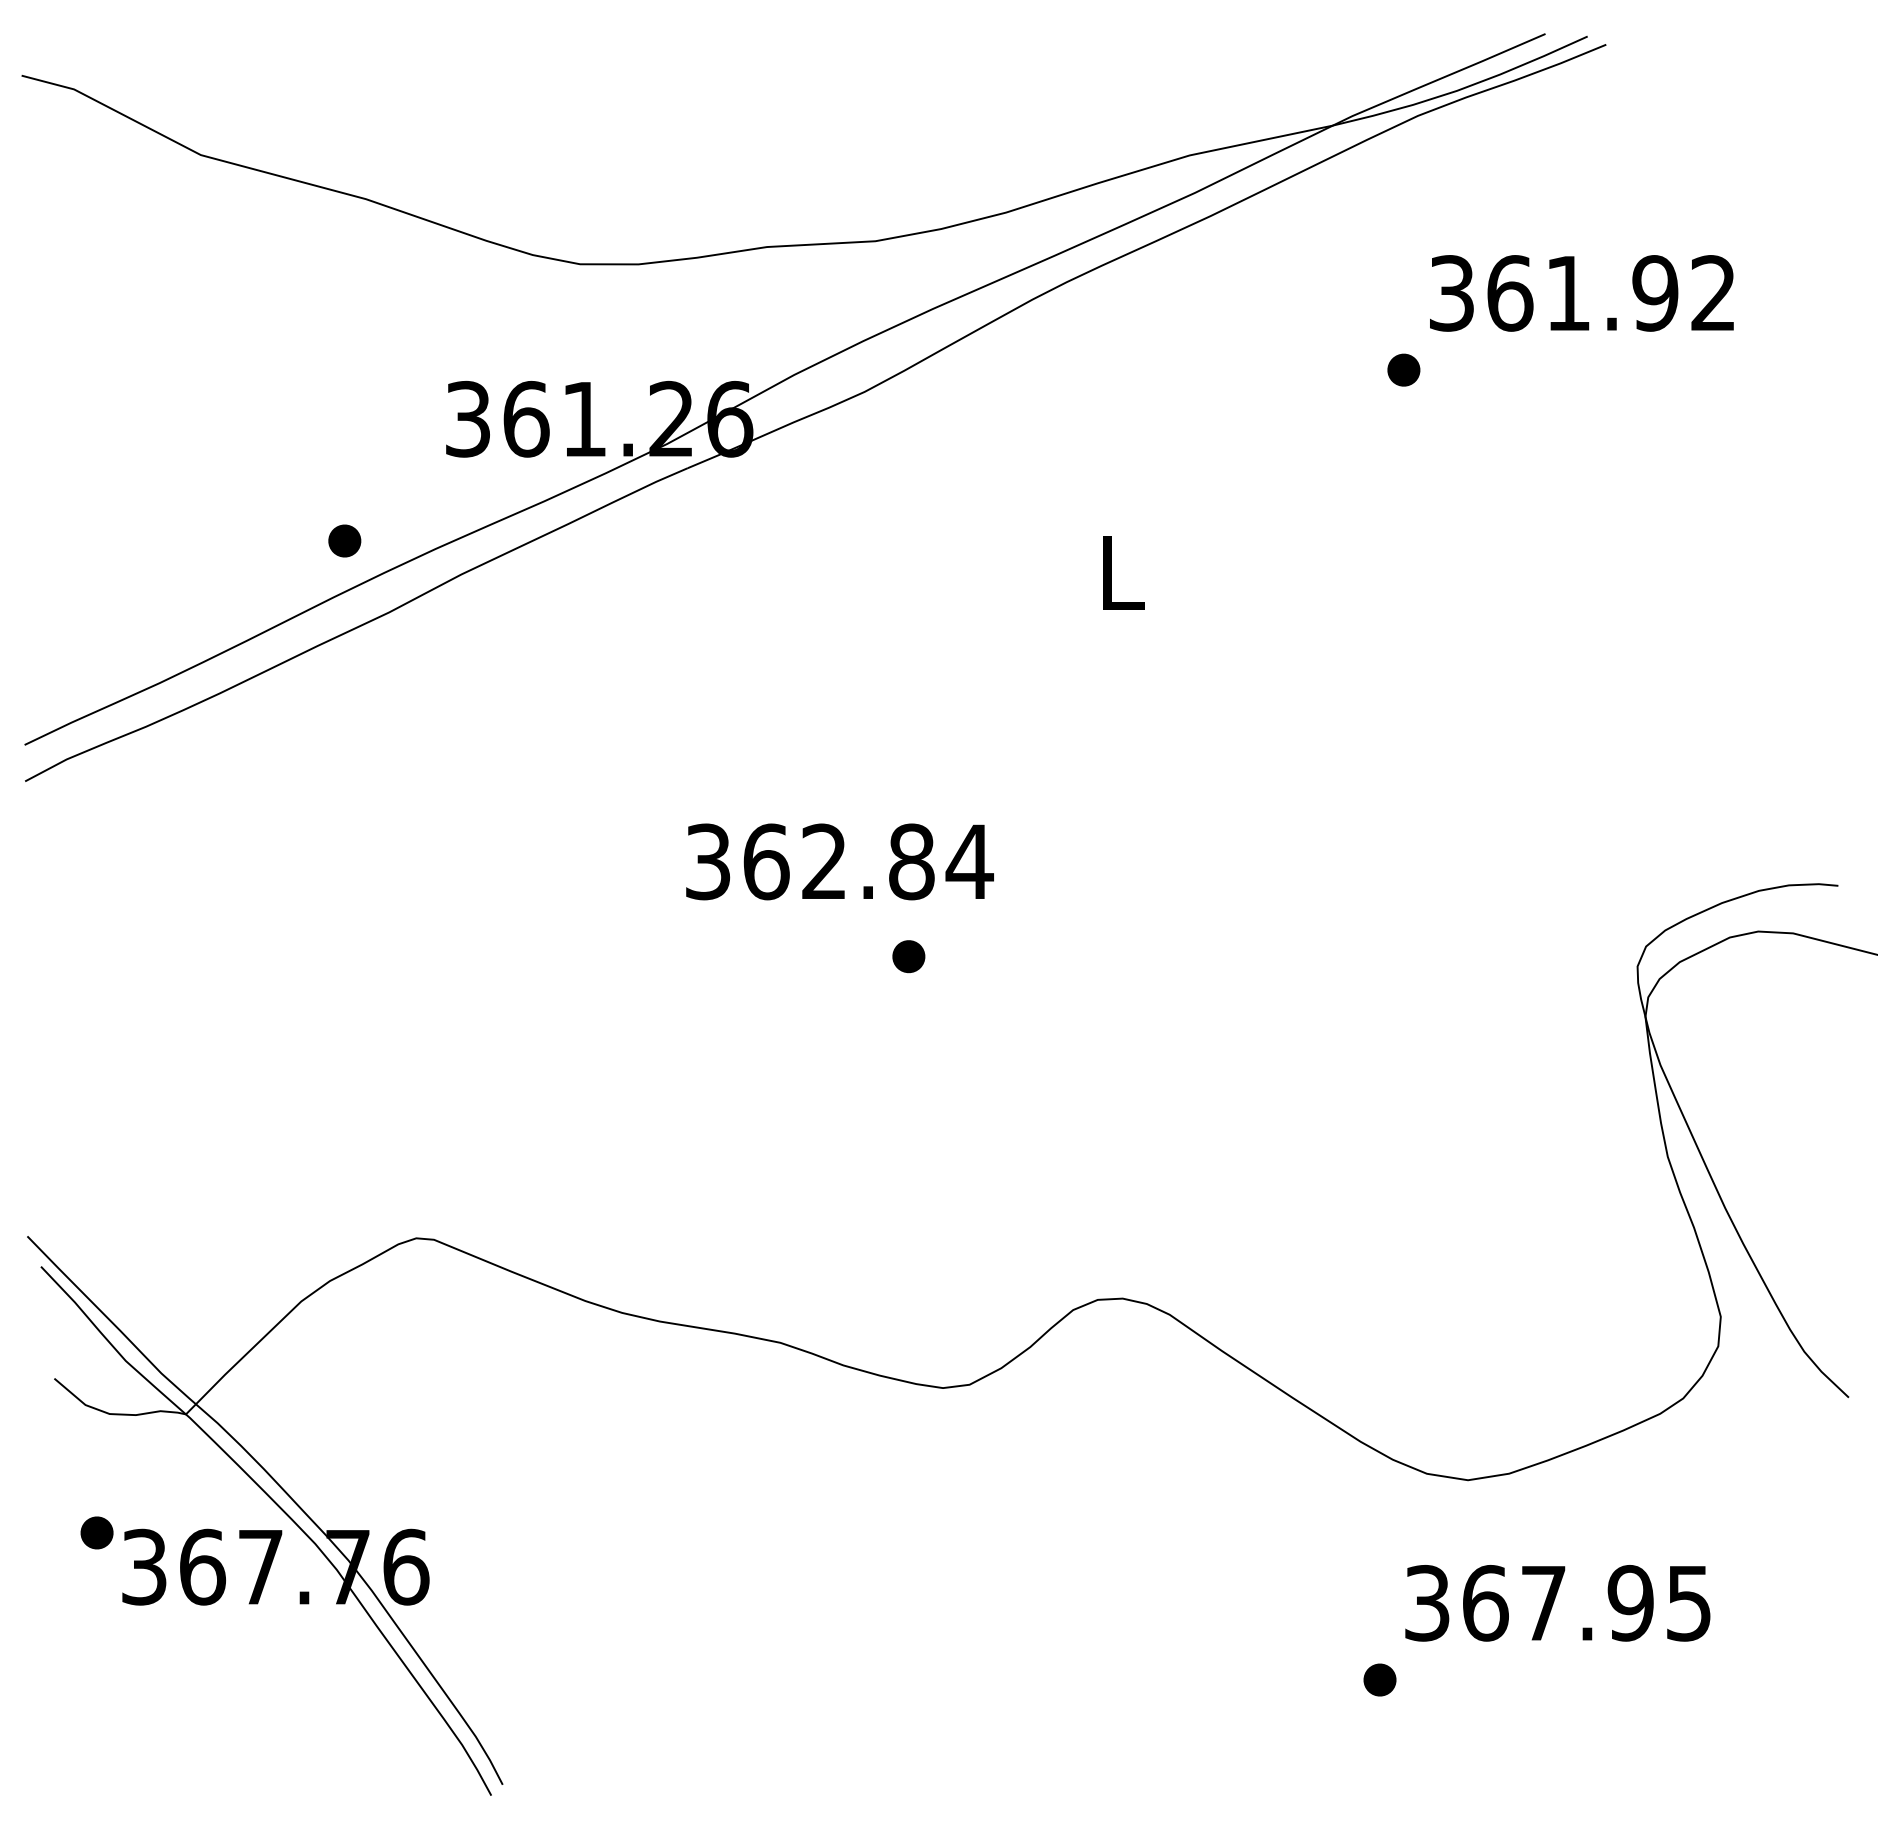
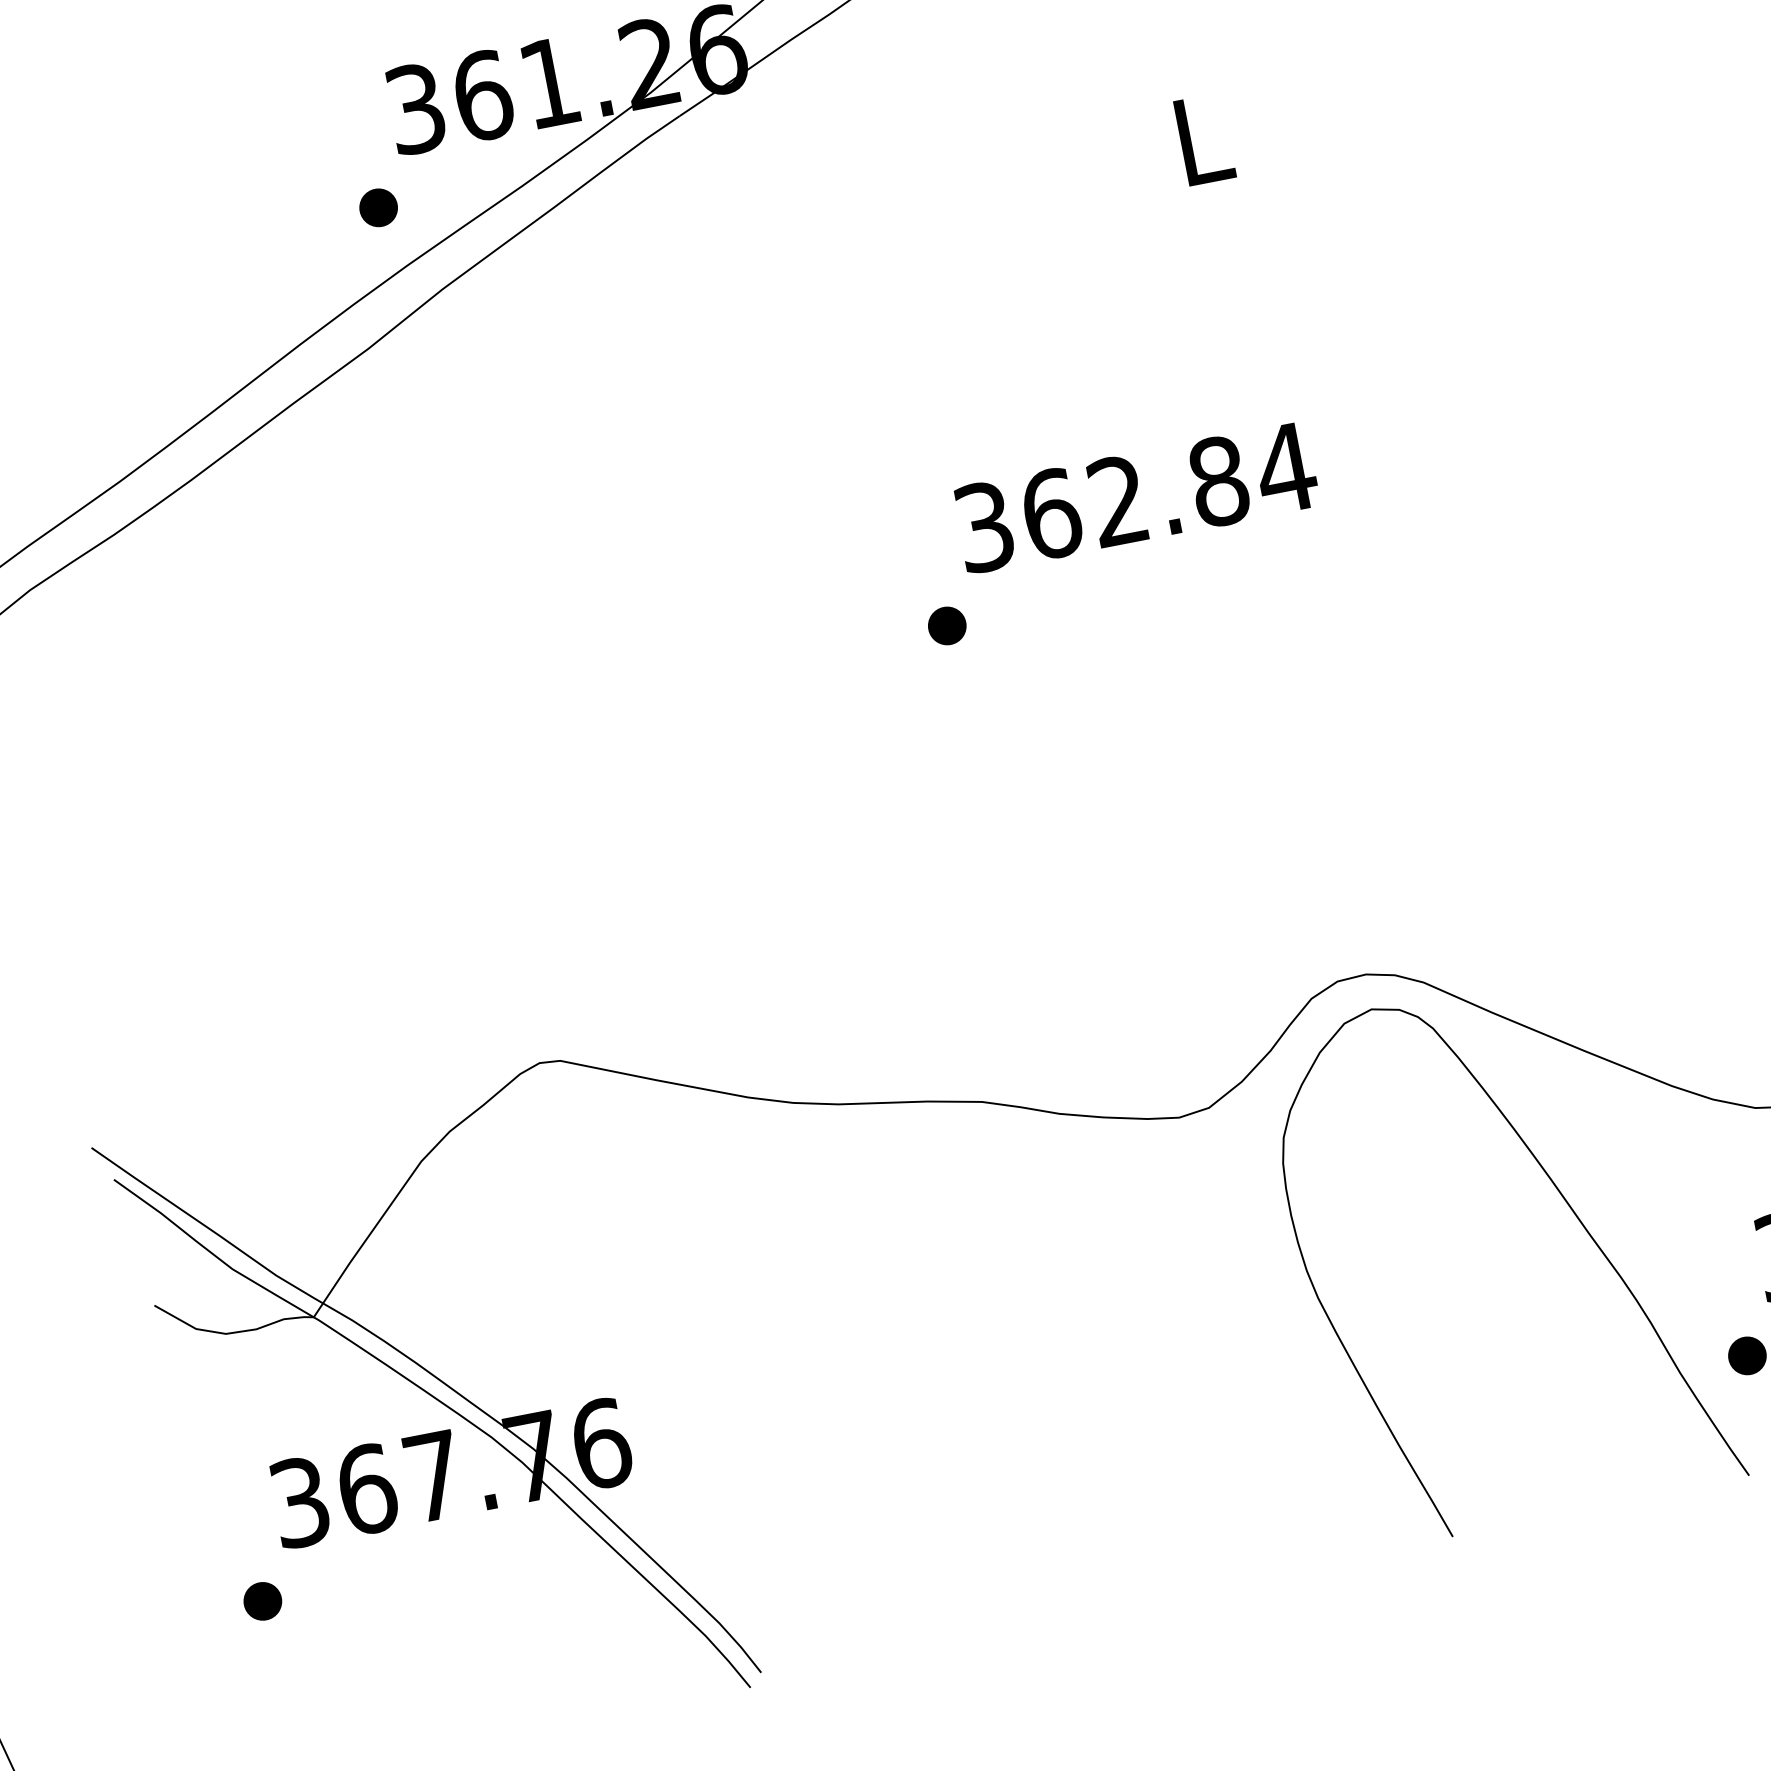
part: (344, 540) -> (378, 207), moved
text: (839, 861) -> (1135, 497), moved
part: (908, 956) -> (946, 625), moved
curve: (1255, 1528) -> (1570, 1209), added
part: (96, 1532) -> (262, 1600), moved

